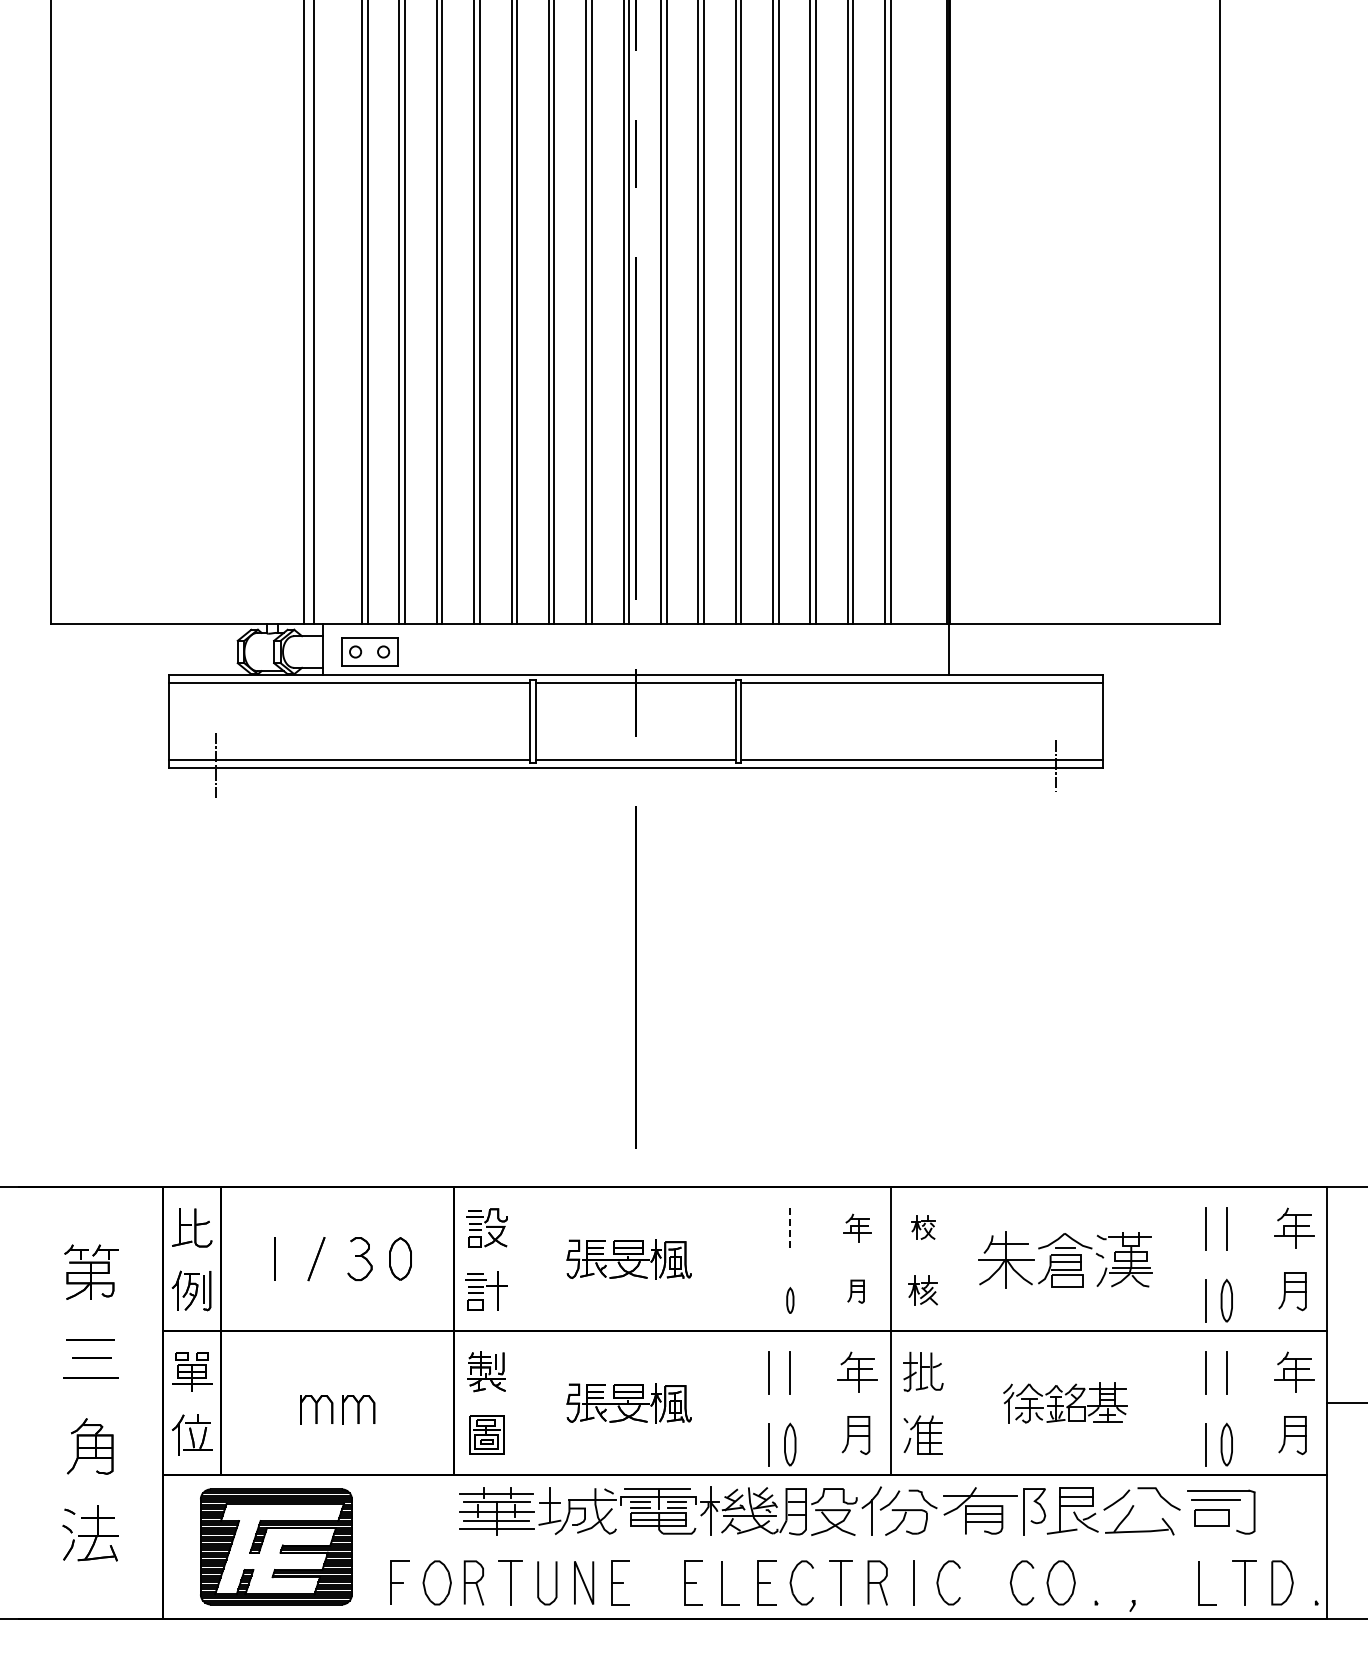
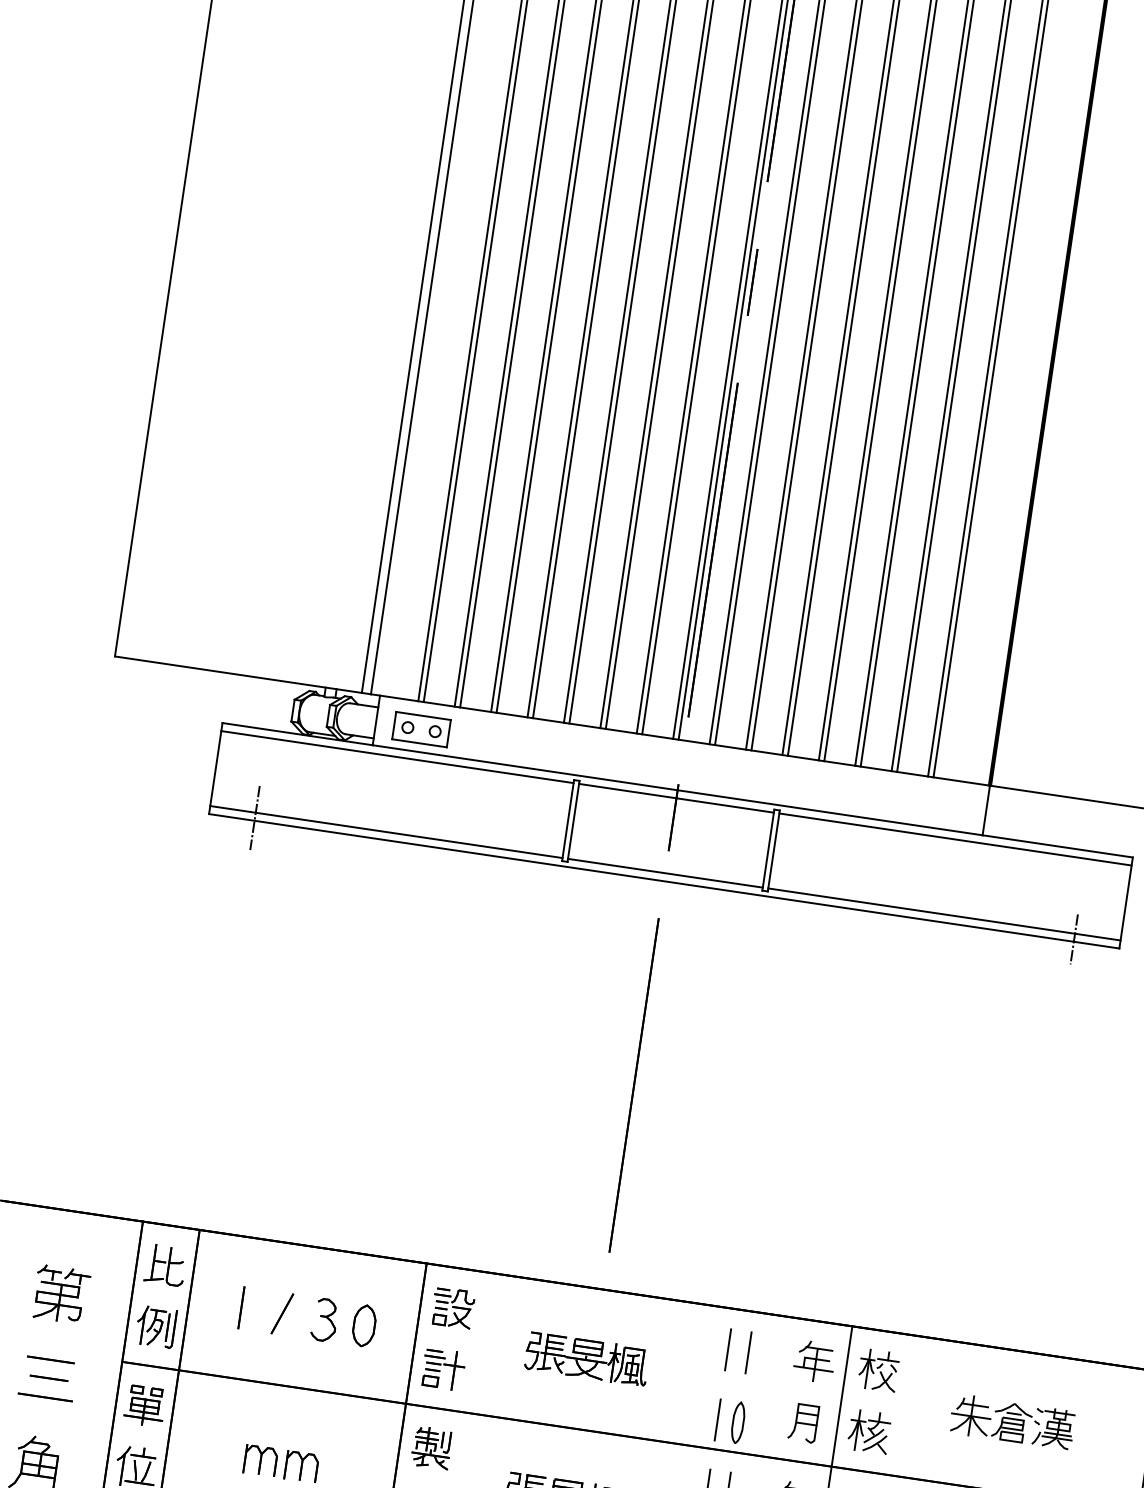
part: (857, 1227) -> (814, 1360), size x1.43
part: (923, 1227) -> (878, 1370), size x1.67
line: (769, 1229) -> (728, 1350), added
line: (790, 1229) -> (748, 1353), dashed -> solid
part: (1065, 1258) -> (1012, 1421), size x0.71
part: (922, 1290) -> (868, 1431), size x1.43
part: (855, 1291) -> (803, 1423), size x1.67
part: (790, 1300) -> (738, 1422), size x1.67
line: (769, 1301) -> (717, 1420), added

